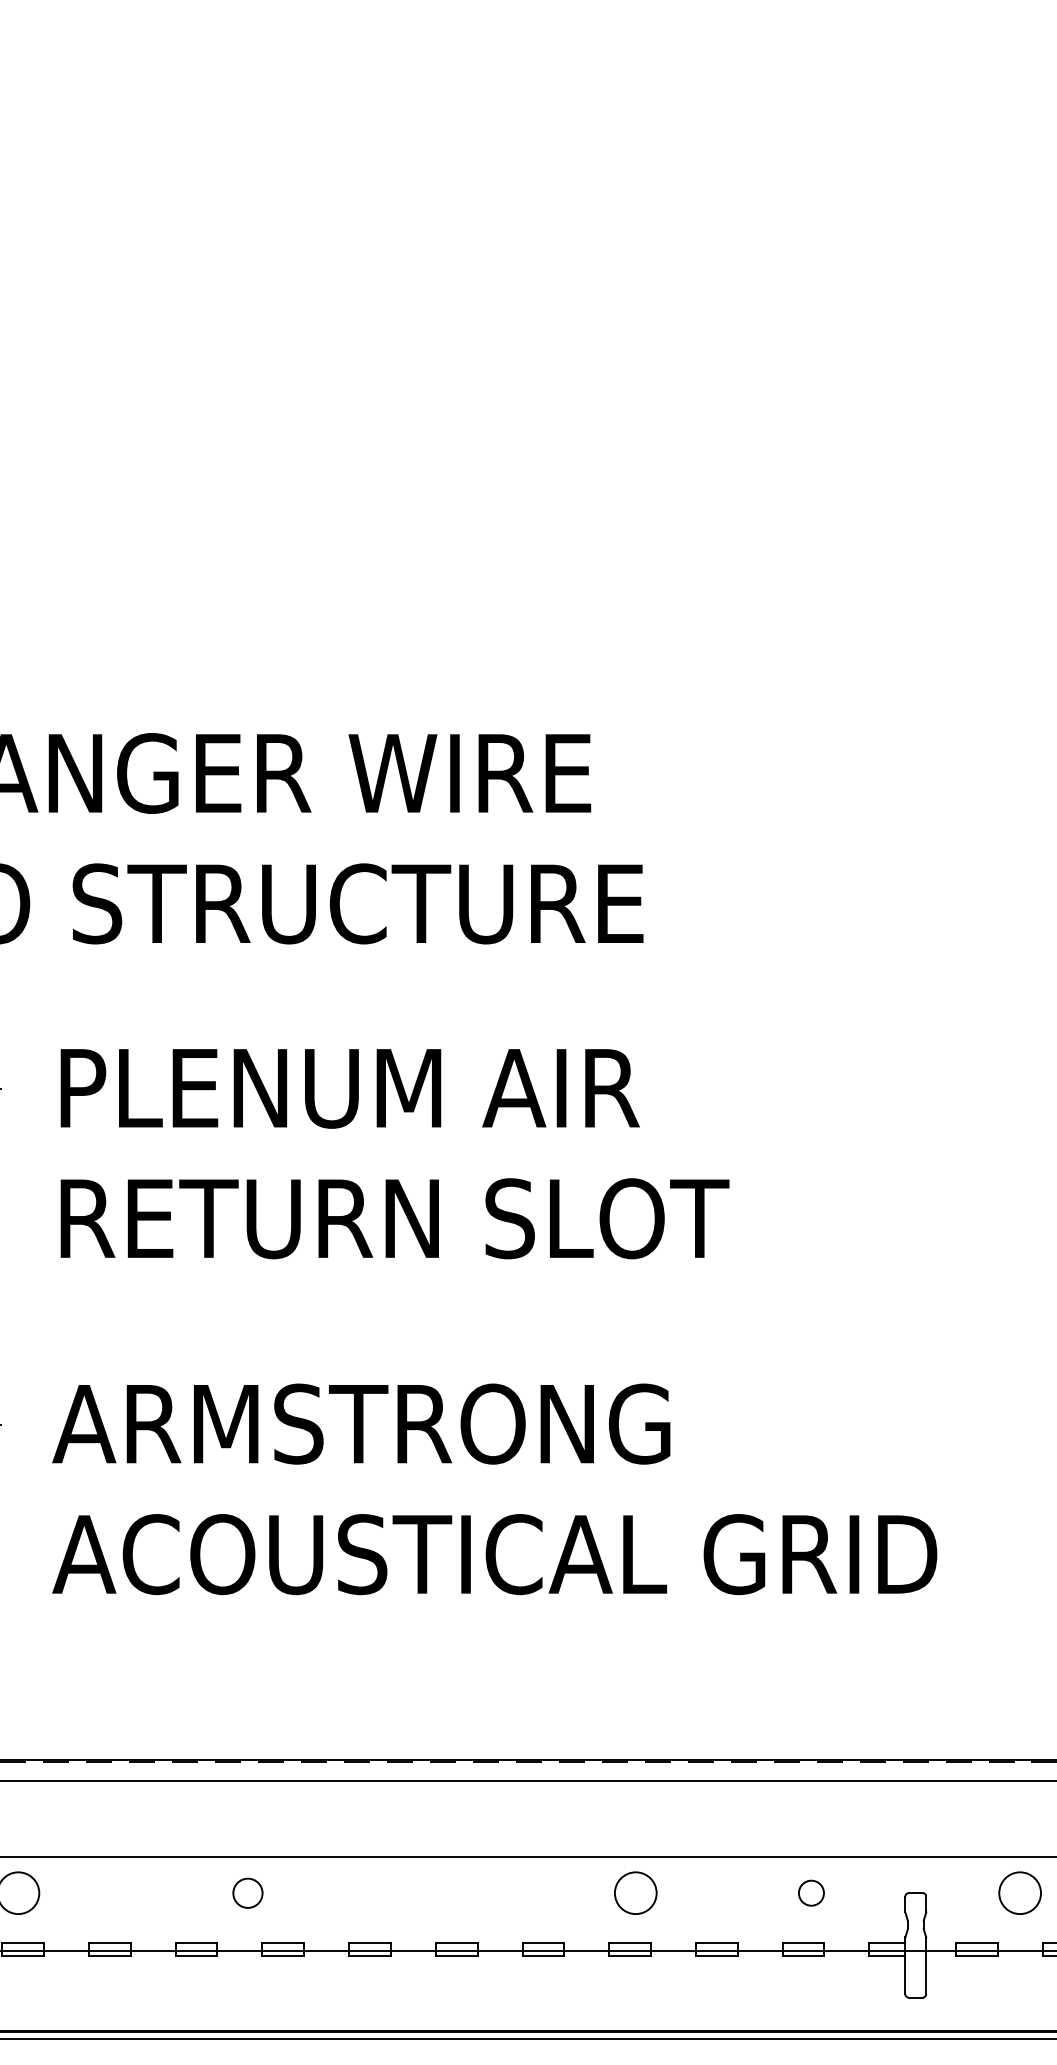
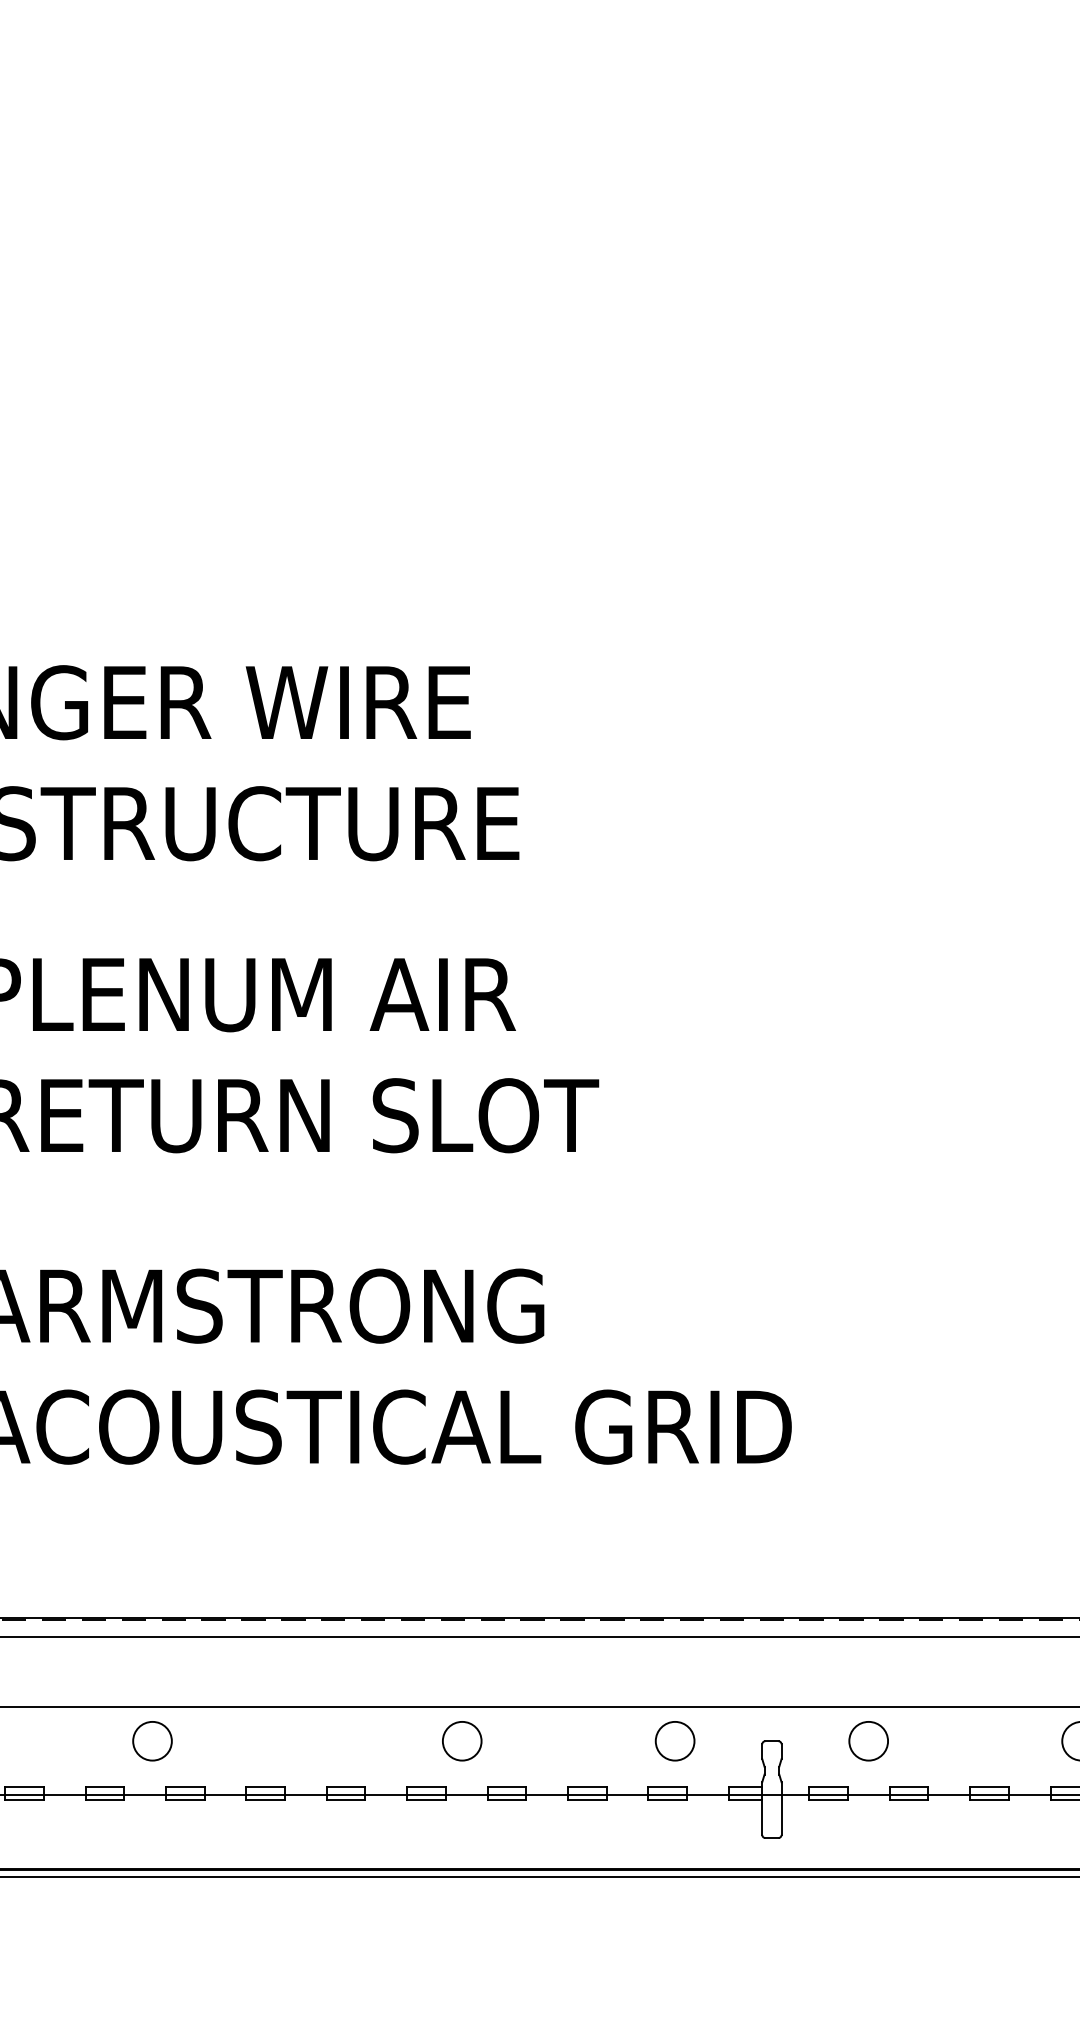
circle: (810, 1892) -> (674, 1740), size x1.67
circle: (247, 1893) -> (152, 1741), size x1.43
circle: (636, 1893) -> (462, 1741), moved

